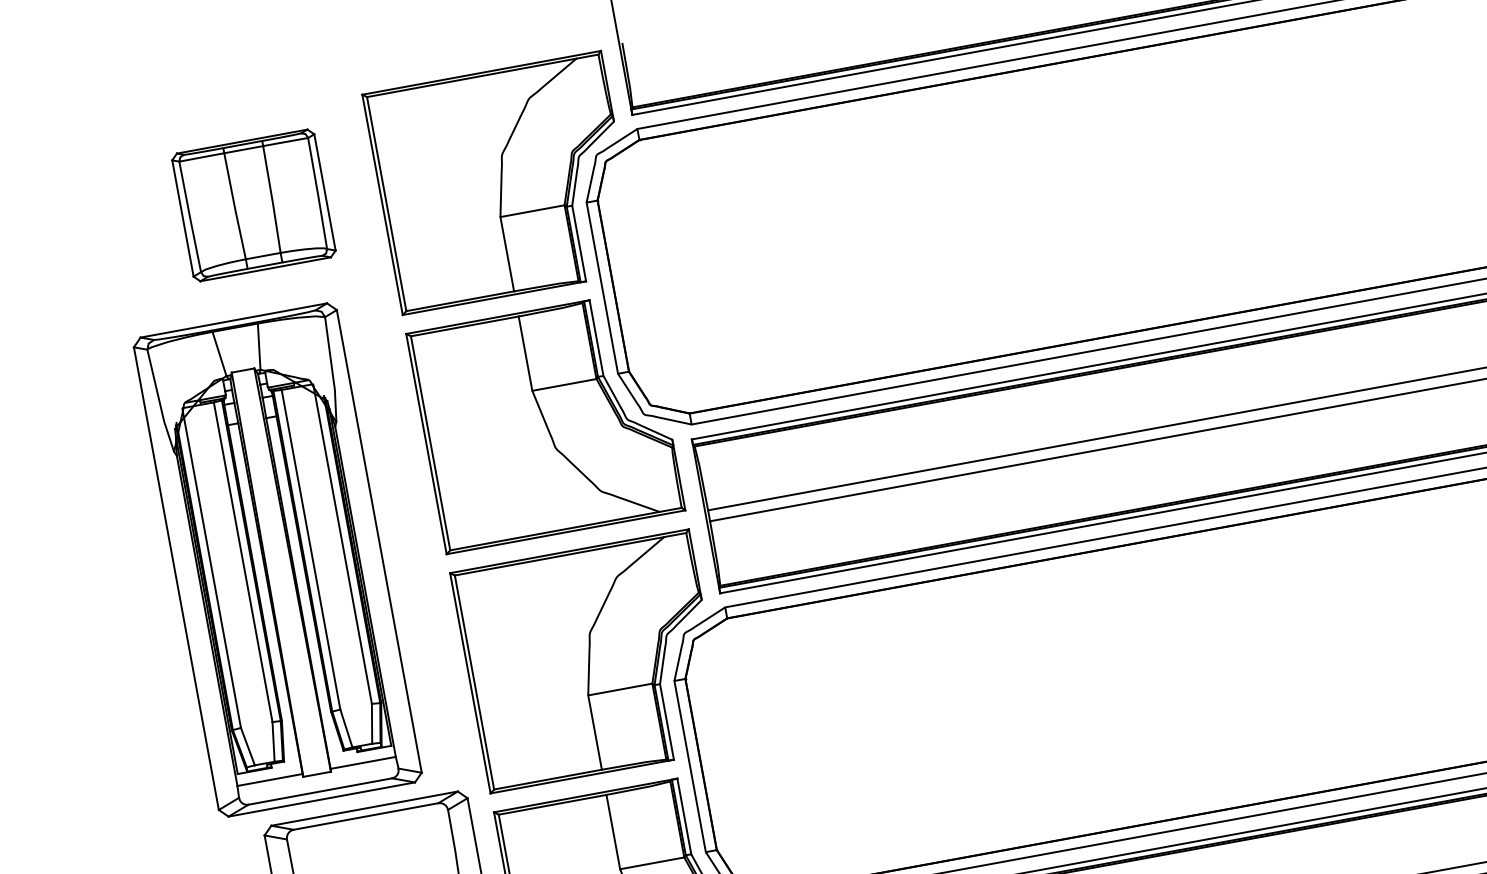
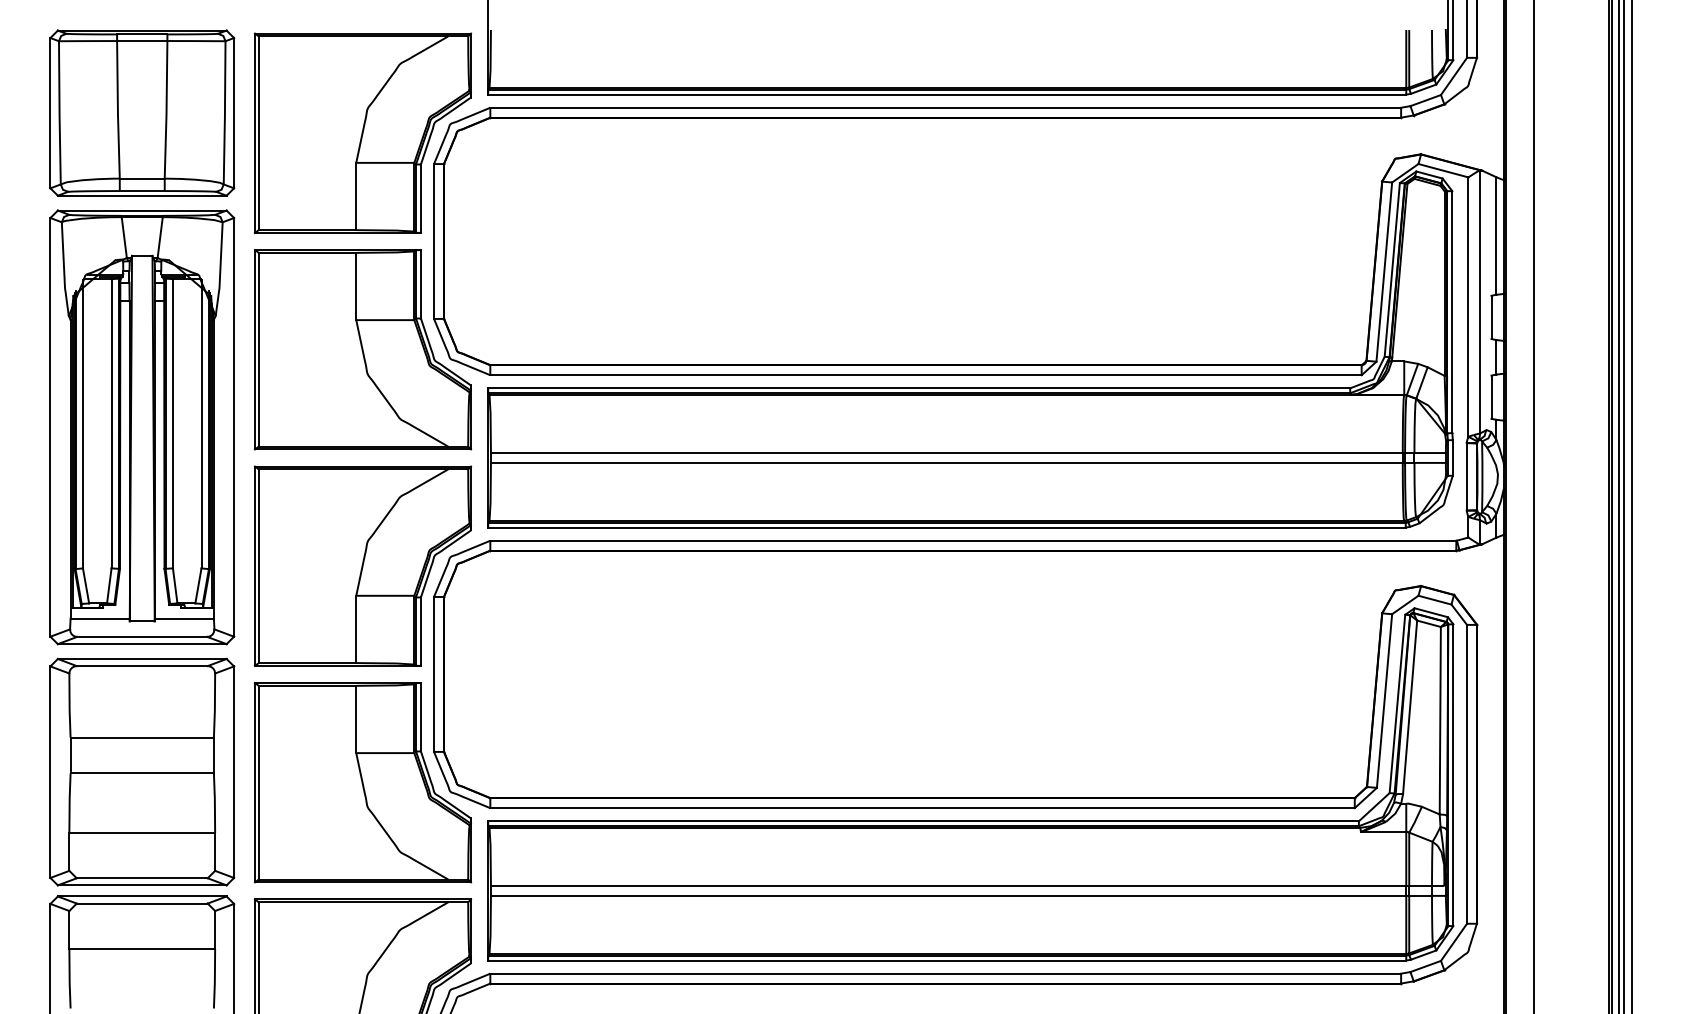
part: (254, 204) -> (142, 112), size x1.43
part: (278, 560) -> (142, 427), moved

